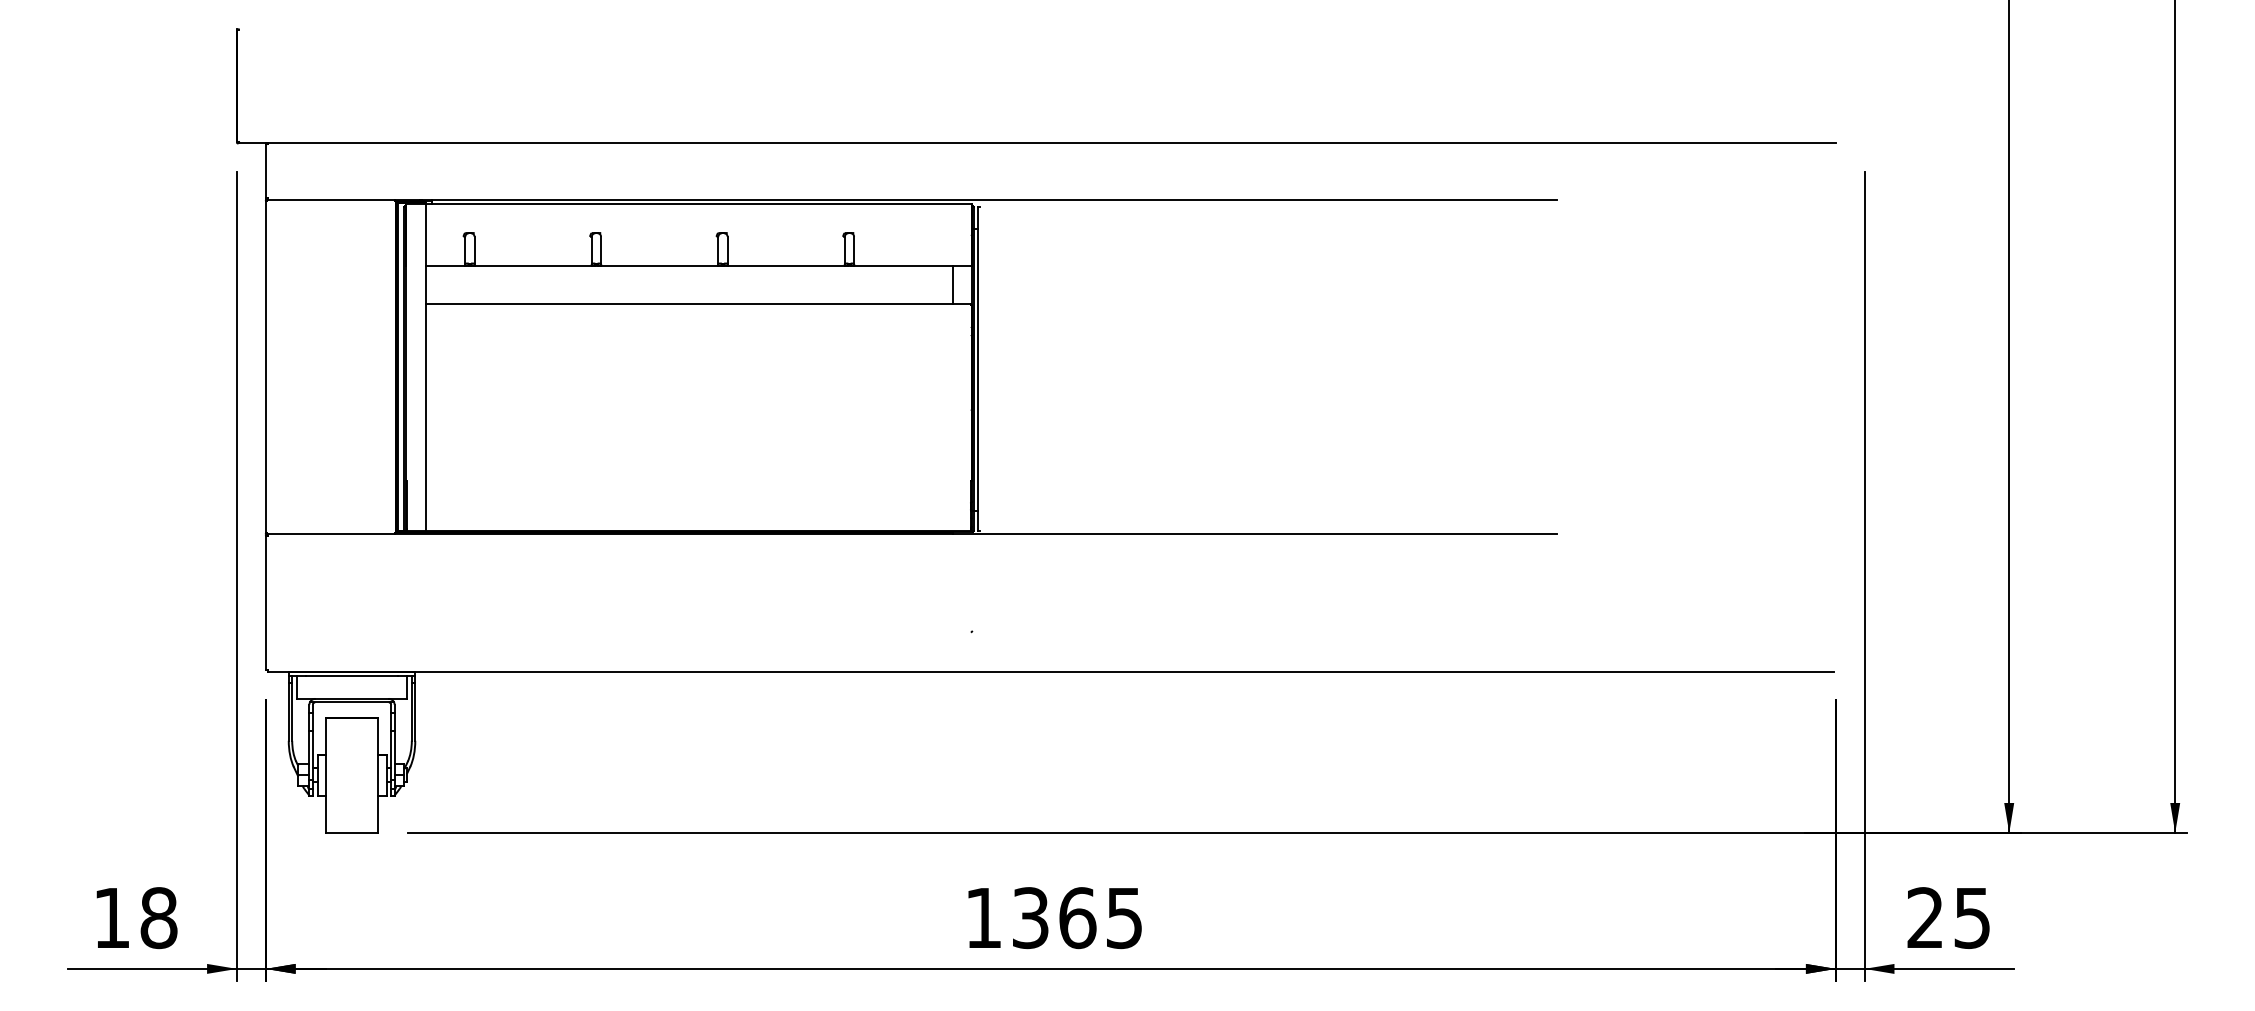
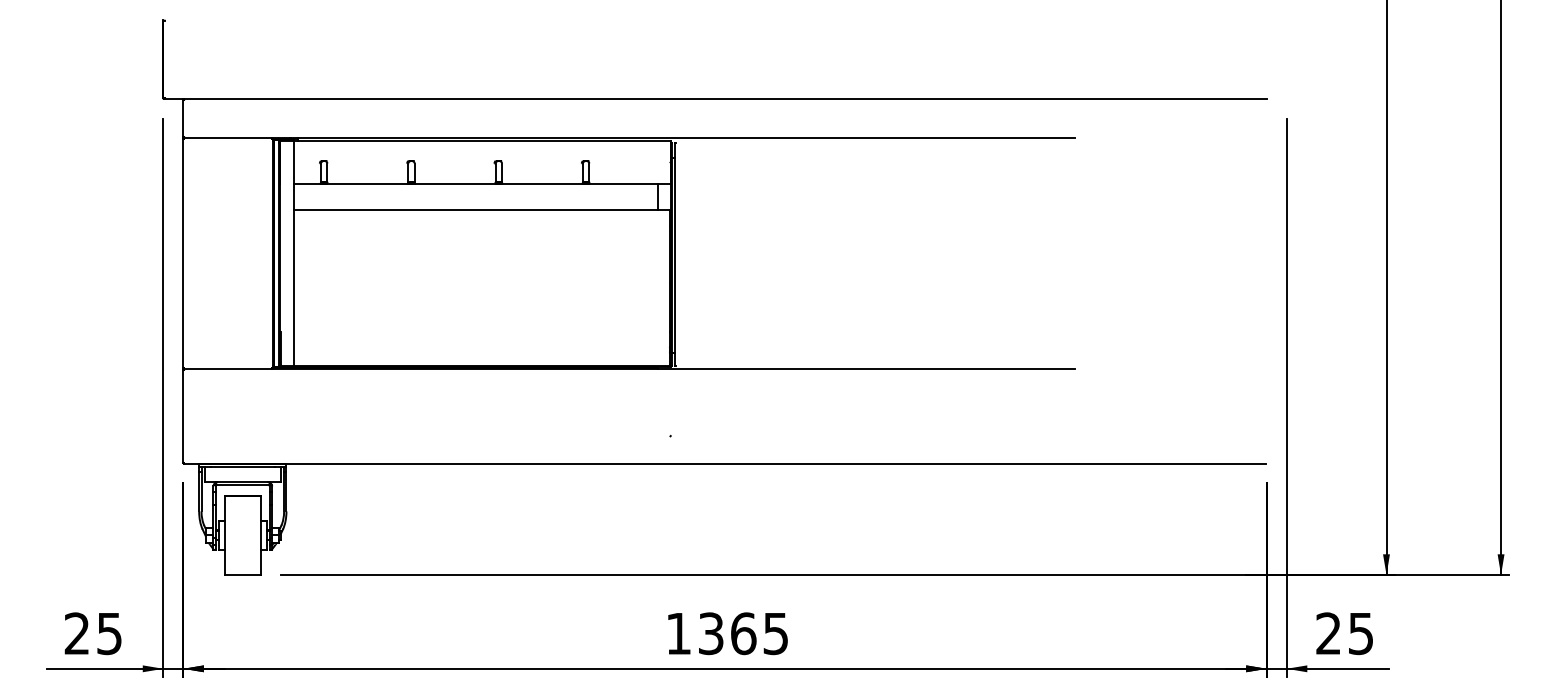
text: (135, 917) -> (93, 633), 18 -> 25

